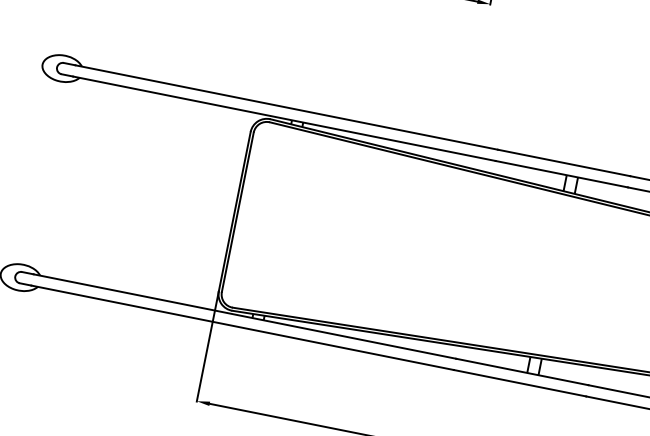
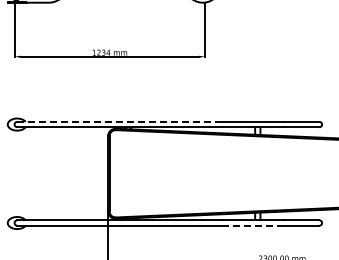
line: (285, 106) -> (121, 121), solid -> dashed
line: (521, 383) -> (253, 225), solid -> dashed

